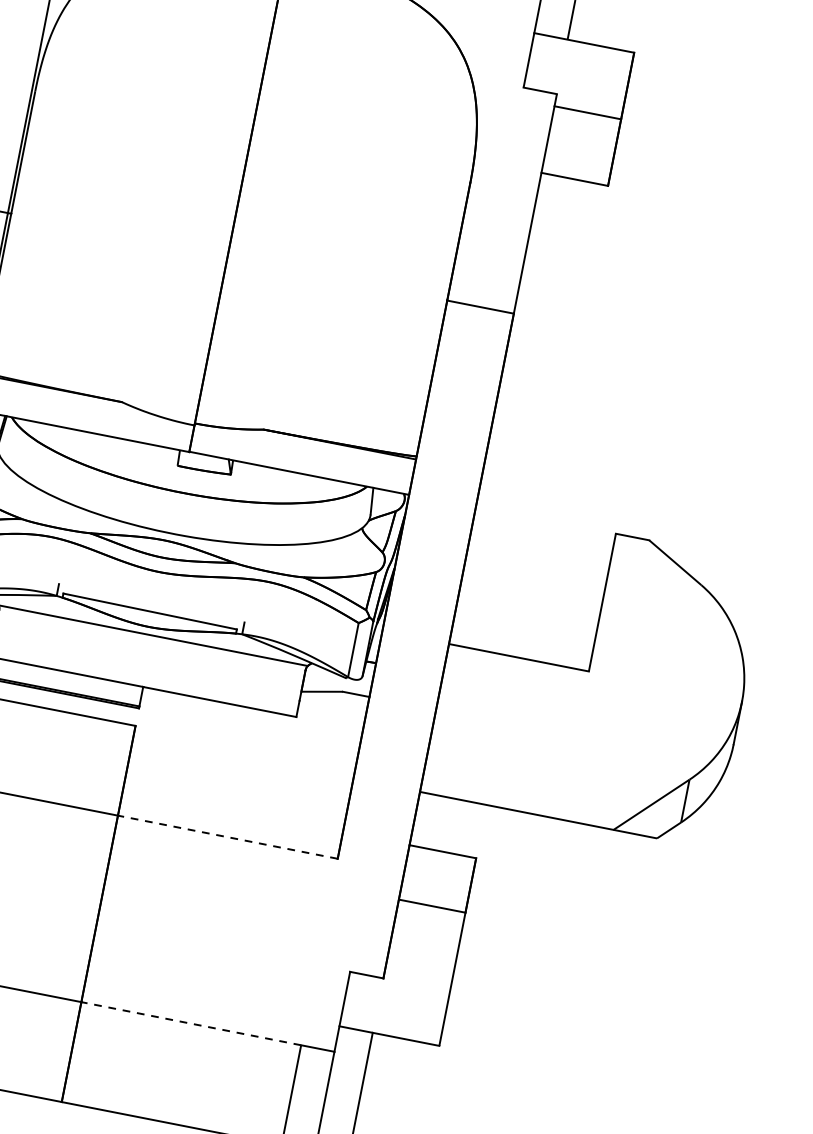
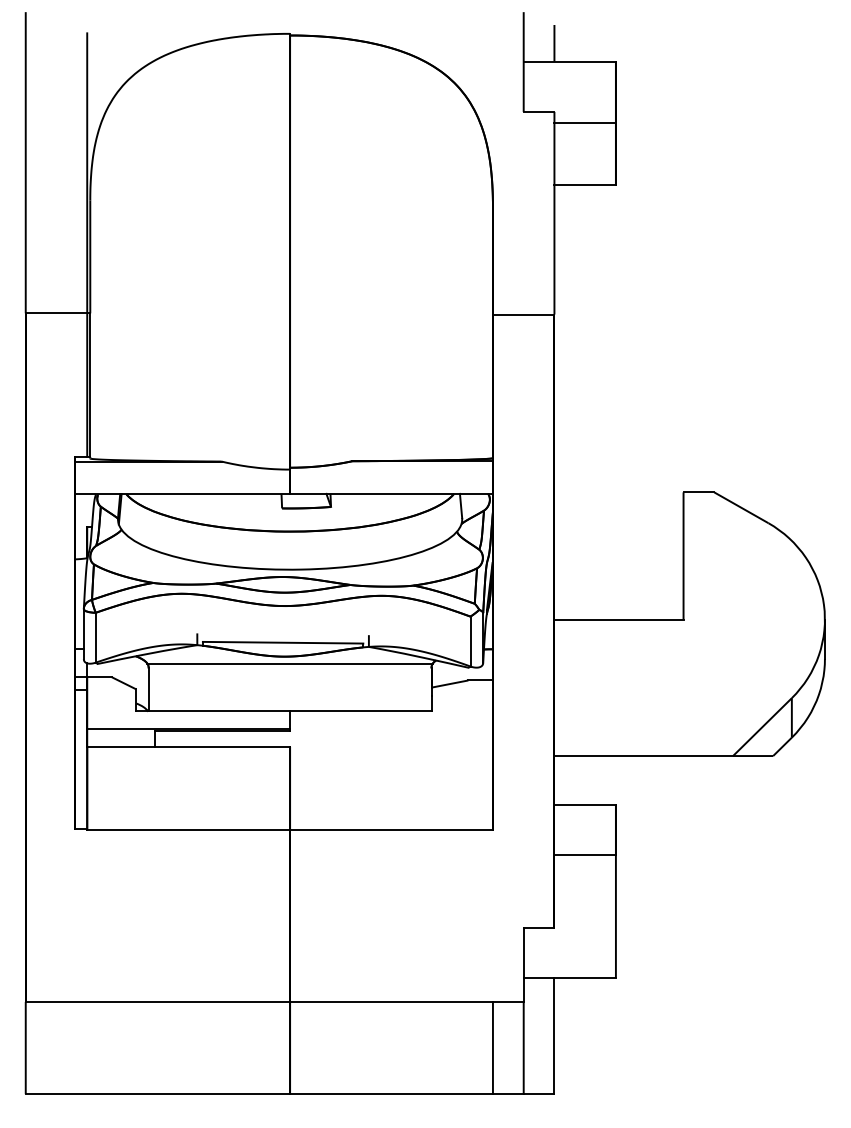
line: (227, 836) -> (391, 829), dashed -> solid
line: (191, 1023) -> (391, 1001), dashed -> solid

